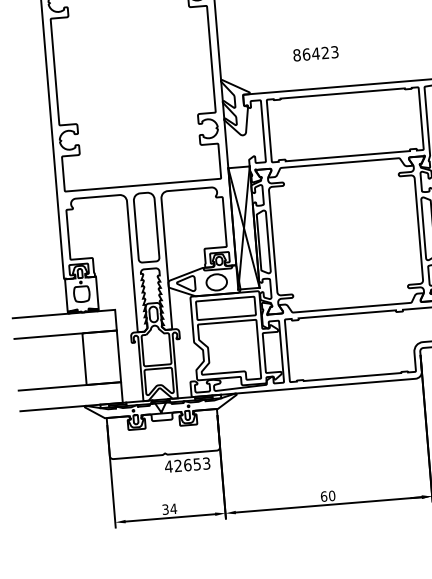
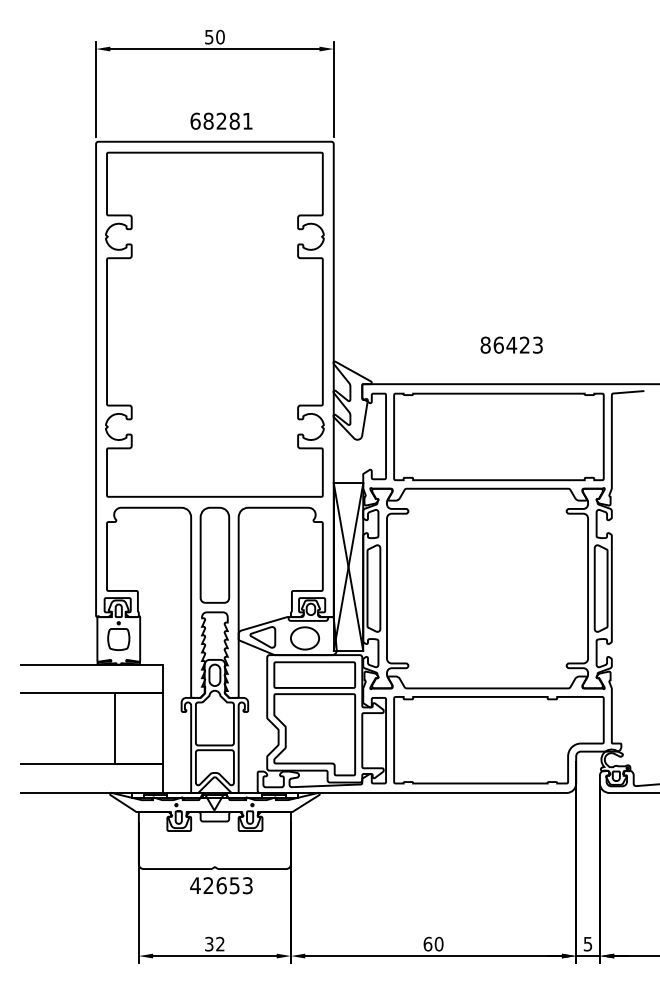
text: (315, 53) -> (511, 344), moved
text: (187, 465) -> (221, 885), moved
text: (173, 508) -> (220, 943), 34 -> 32

